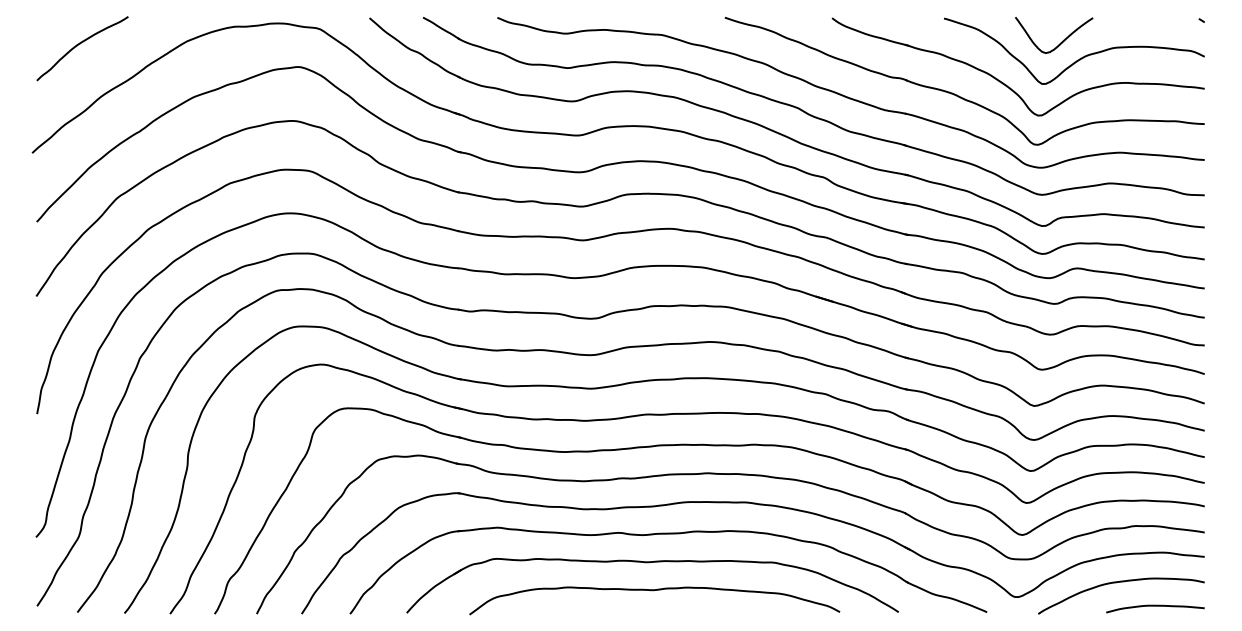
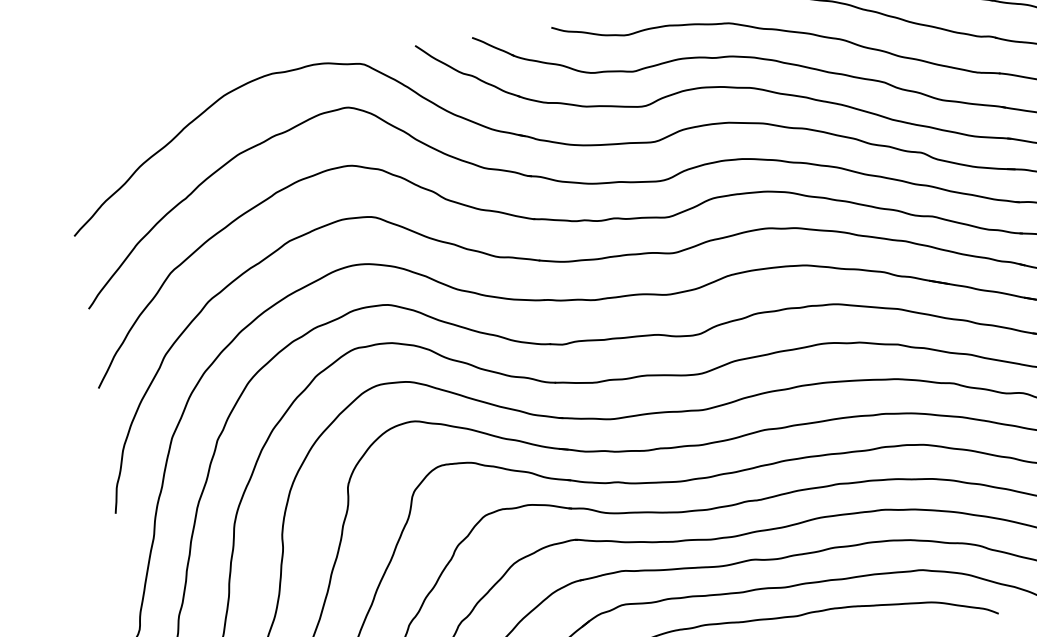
curve: (80, 44) -> (110, 113), removed

